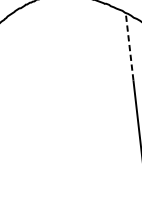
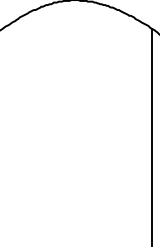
line: (129, 45) -> (151, 65), dashed -> solid

